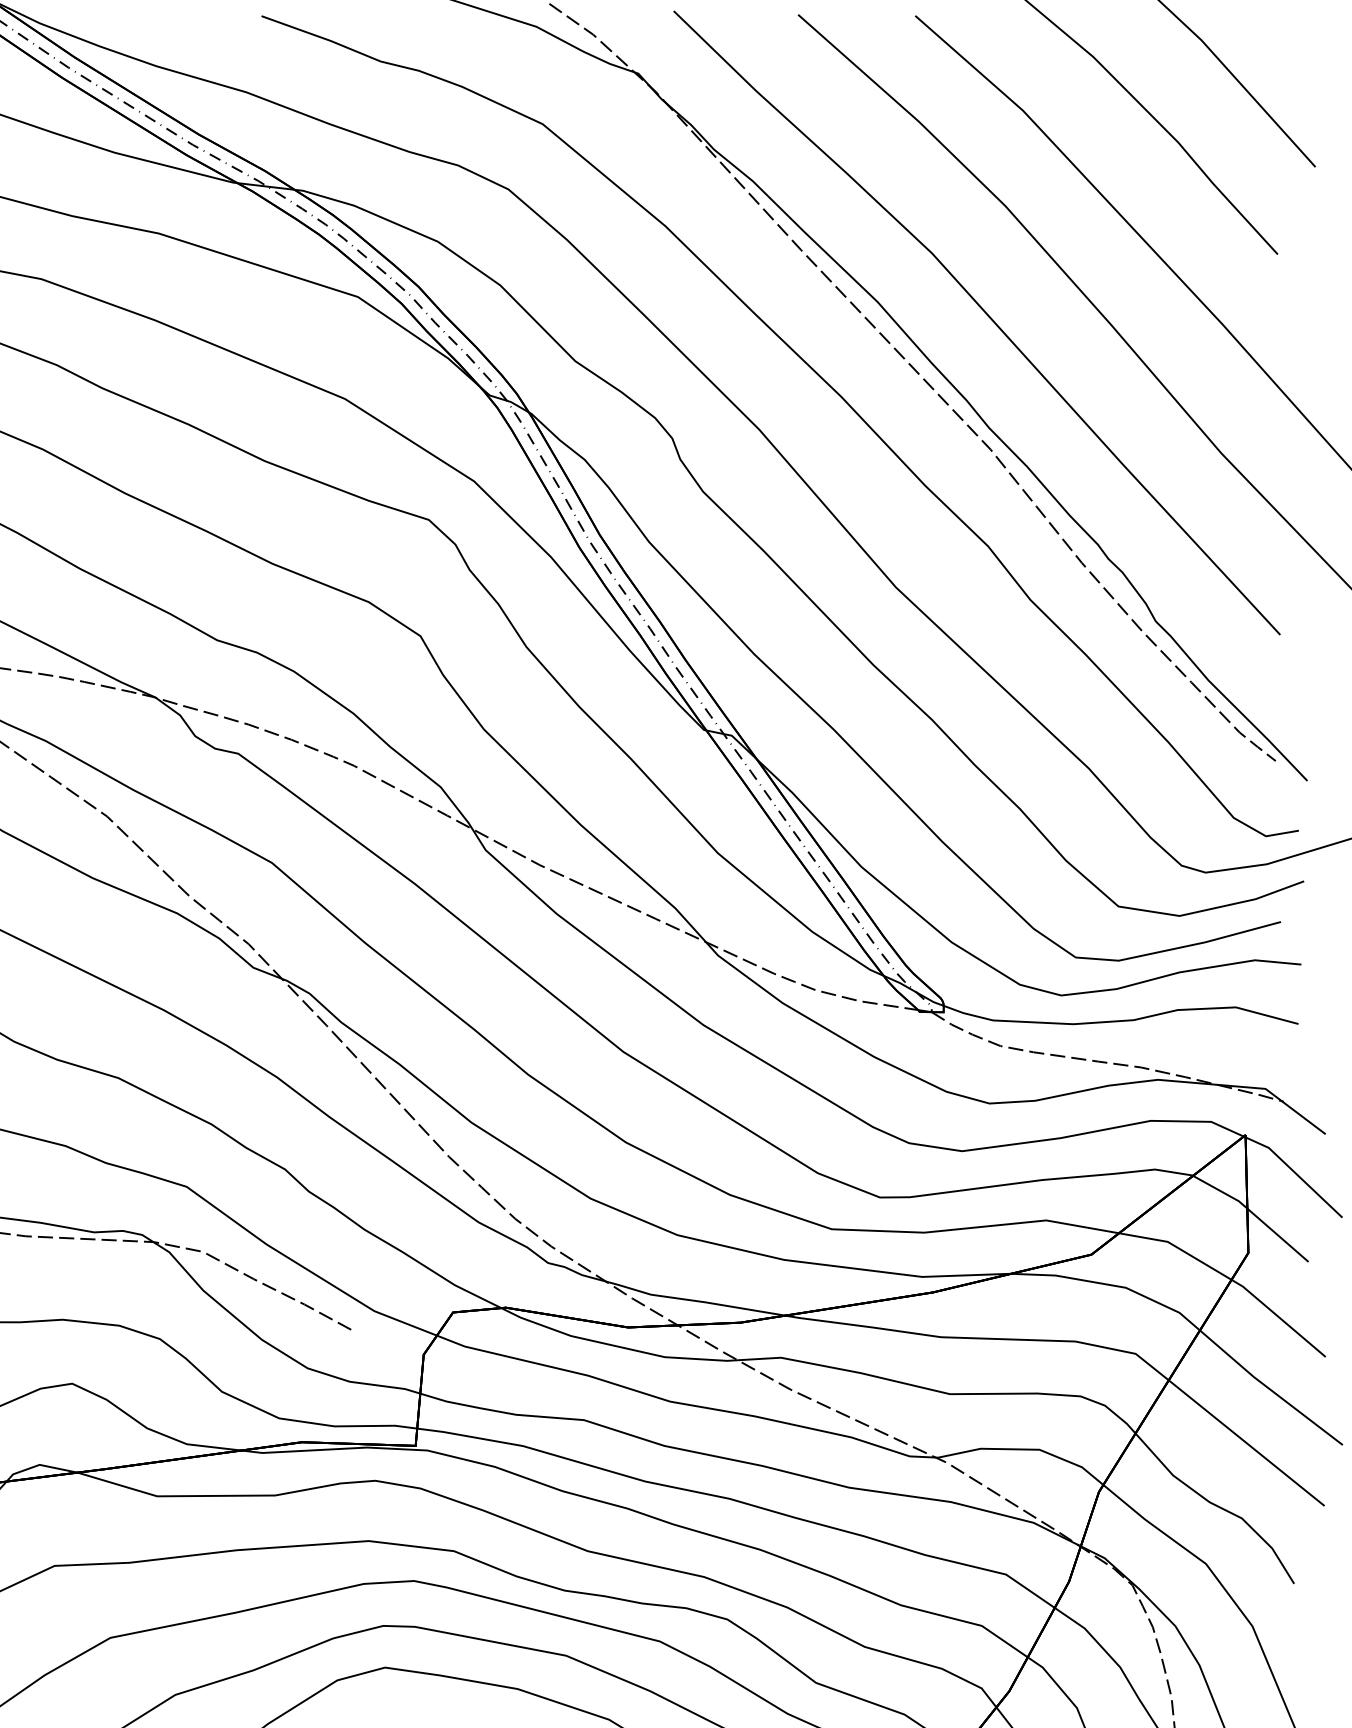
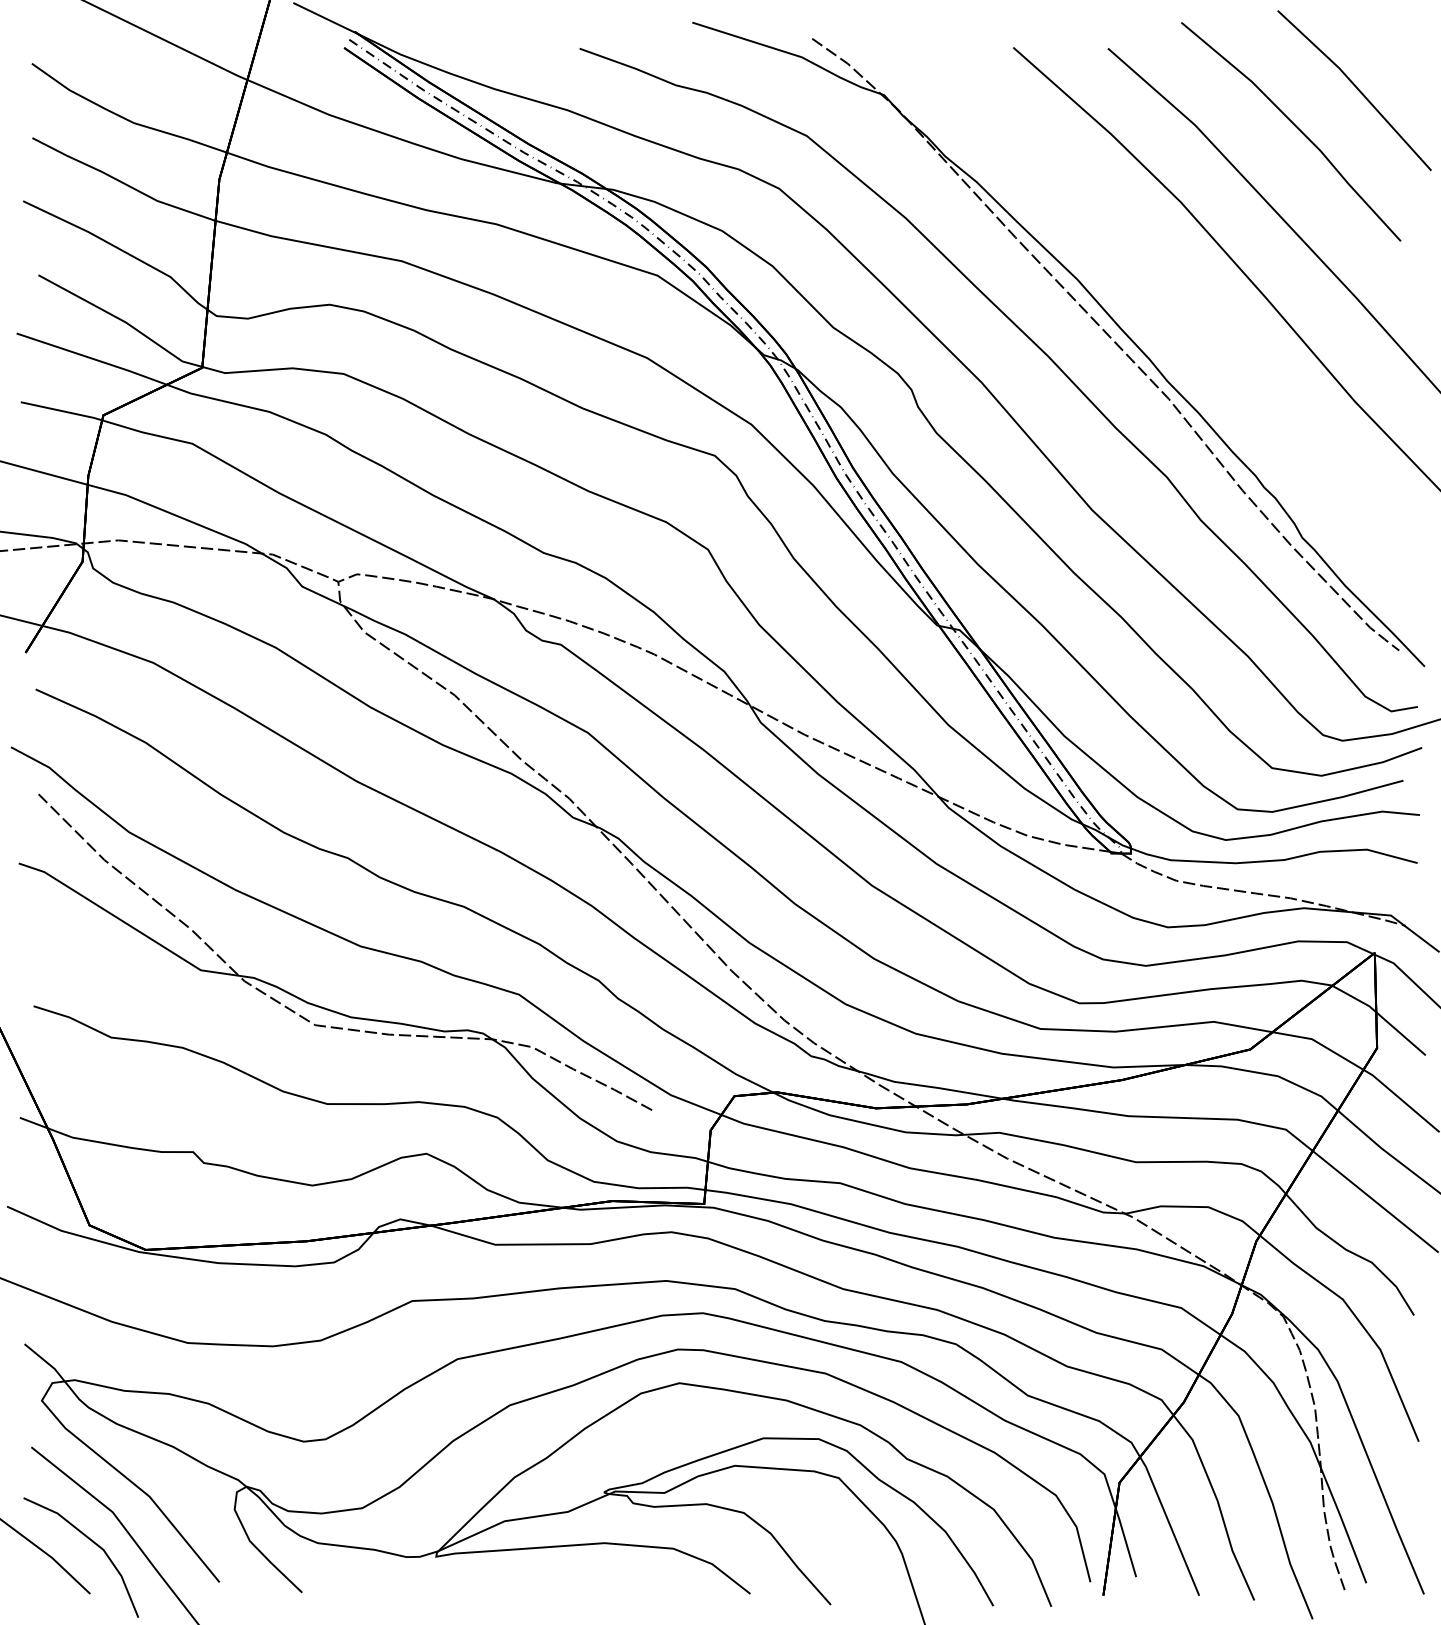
curve: (985, 314) -> (1164, 289), removed

